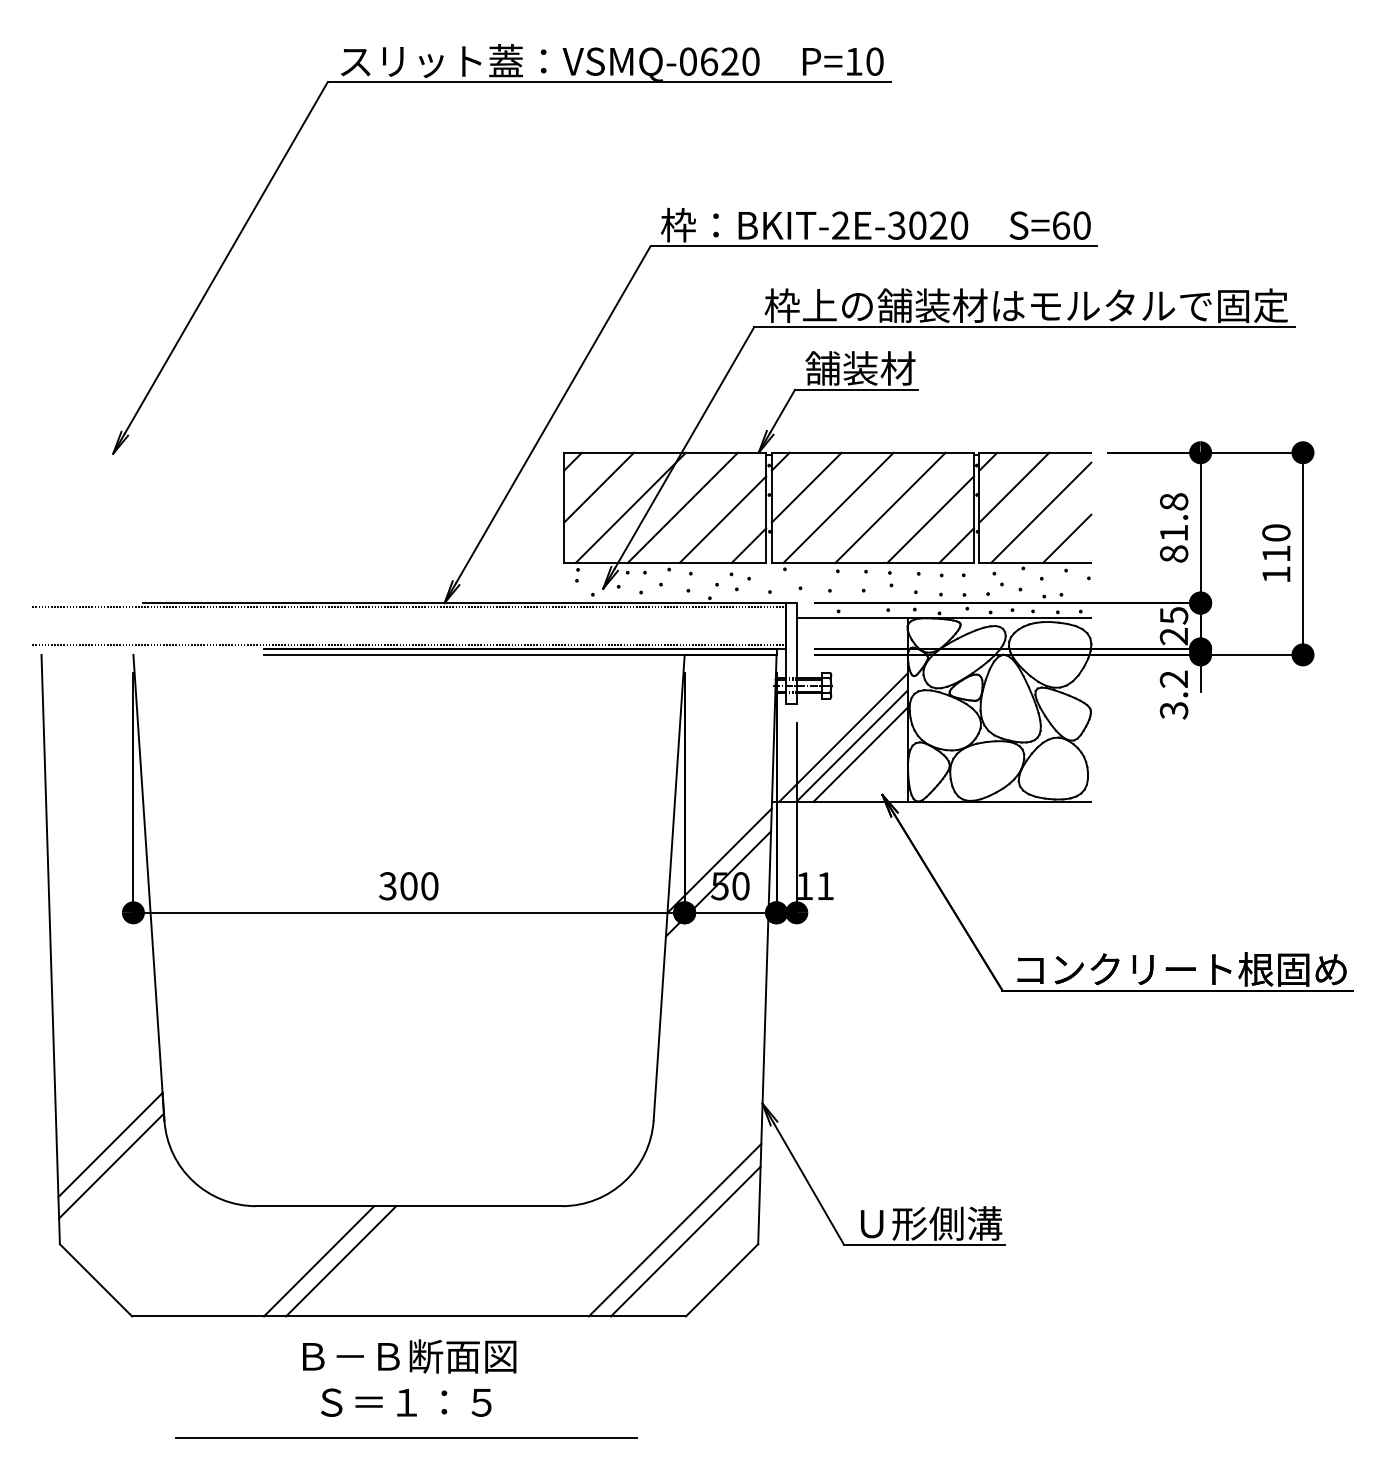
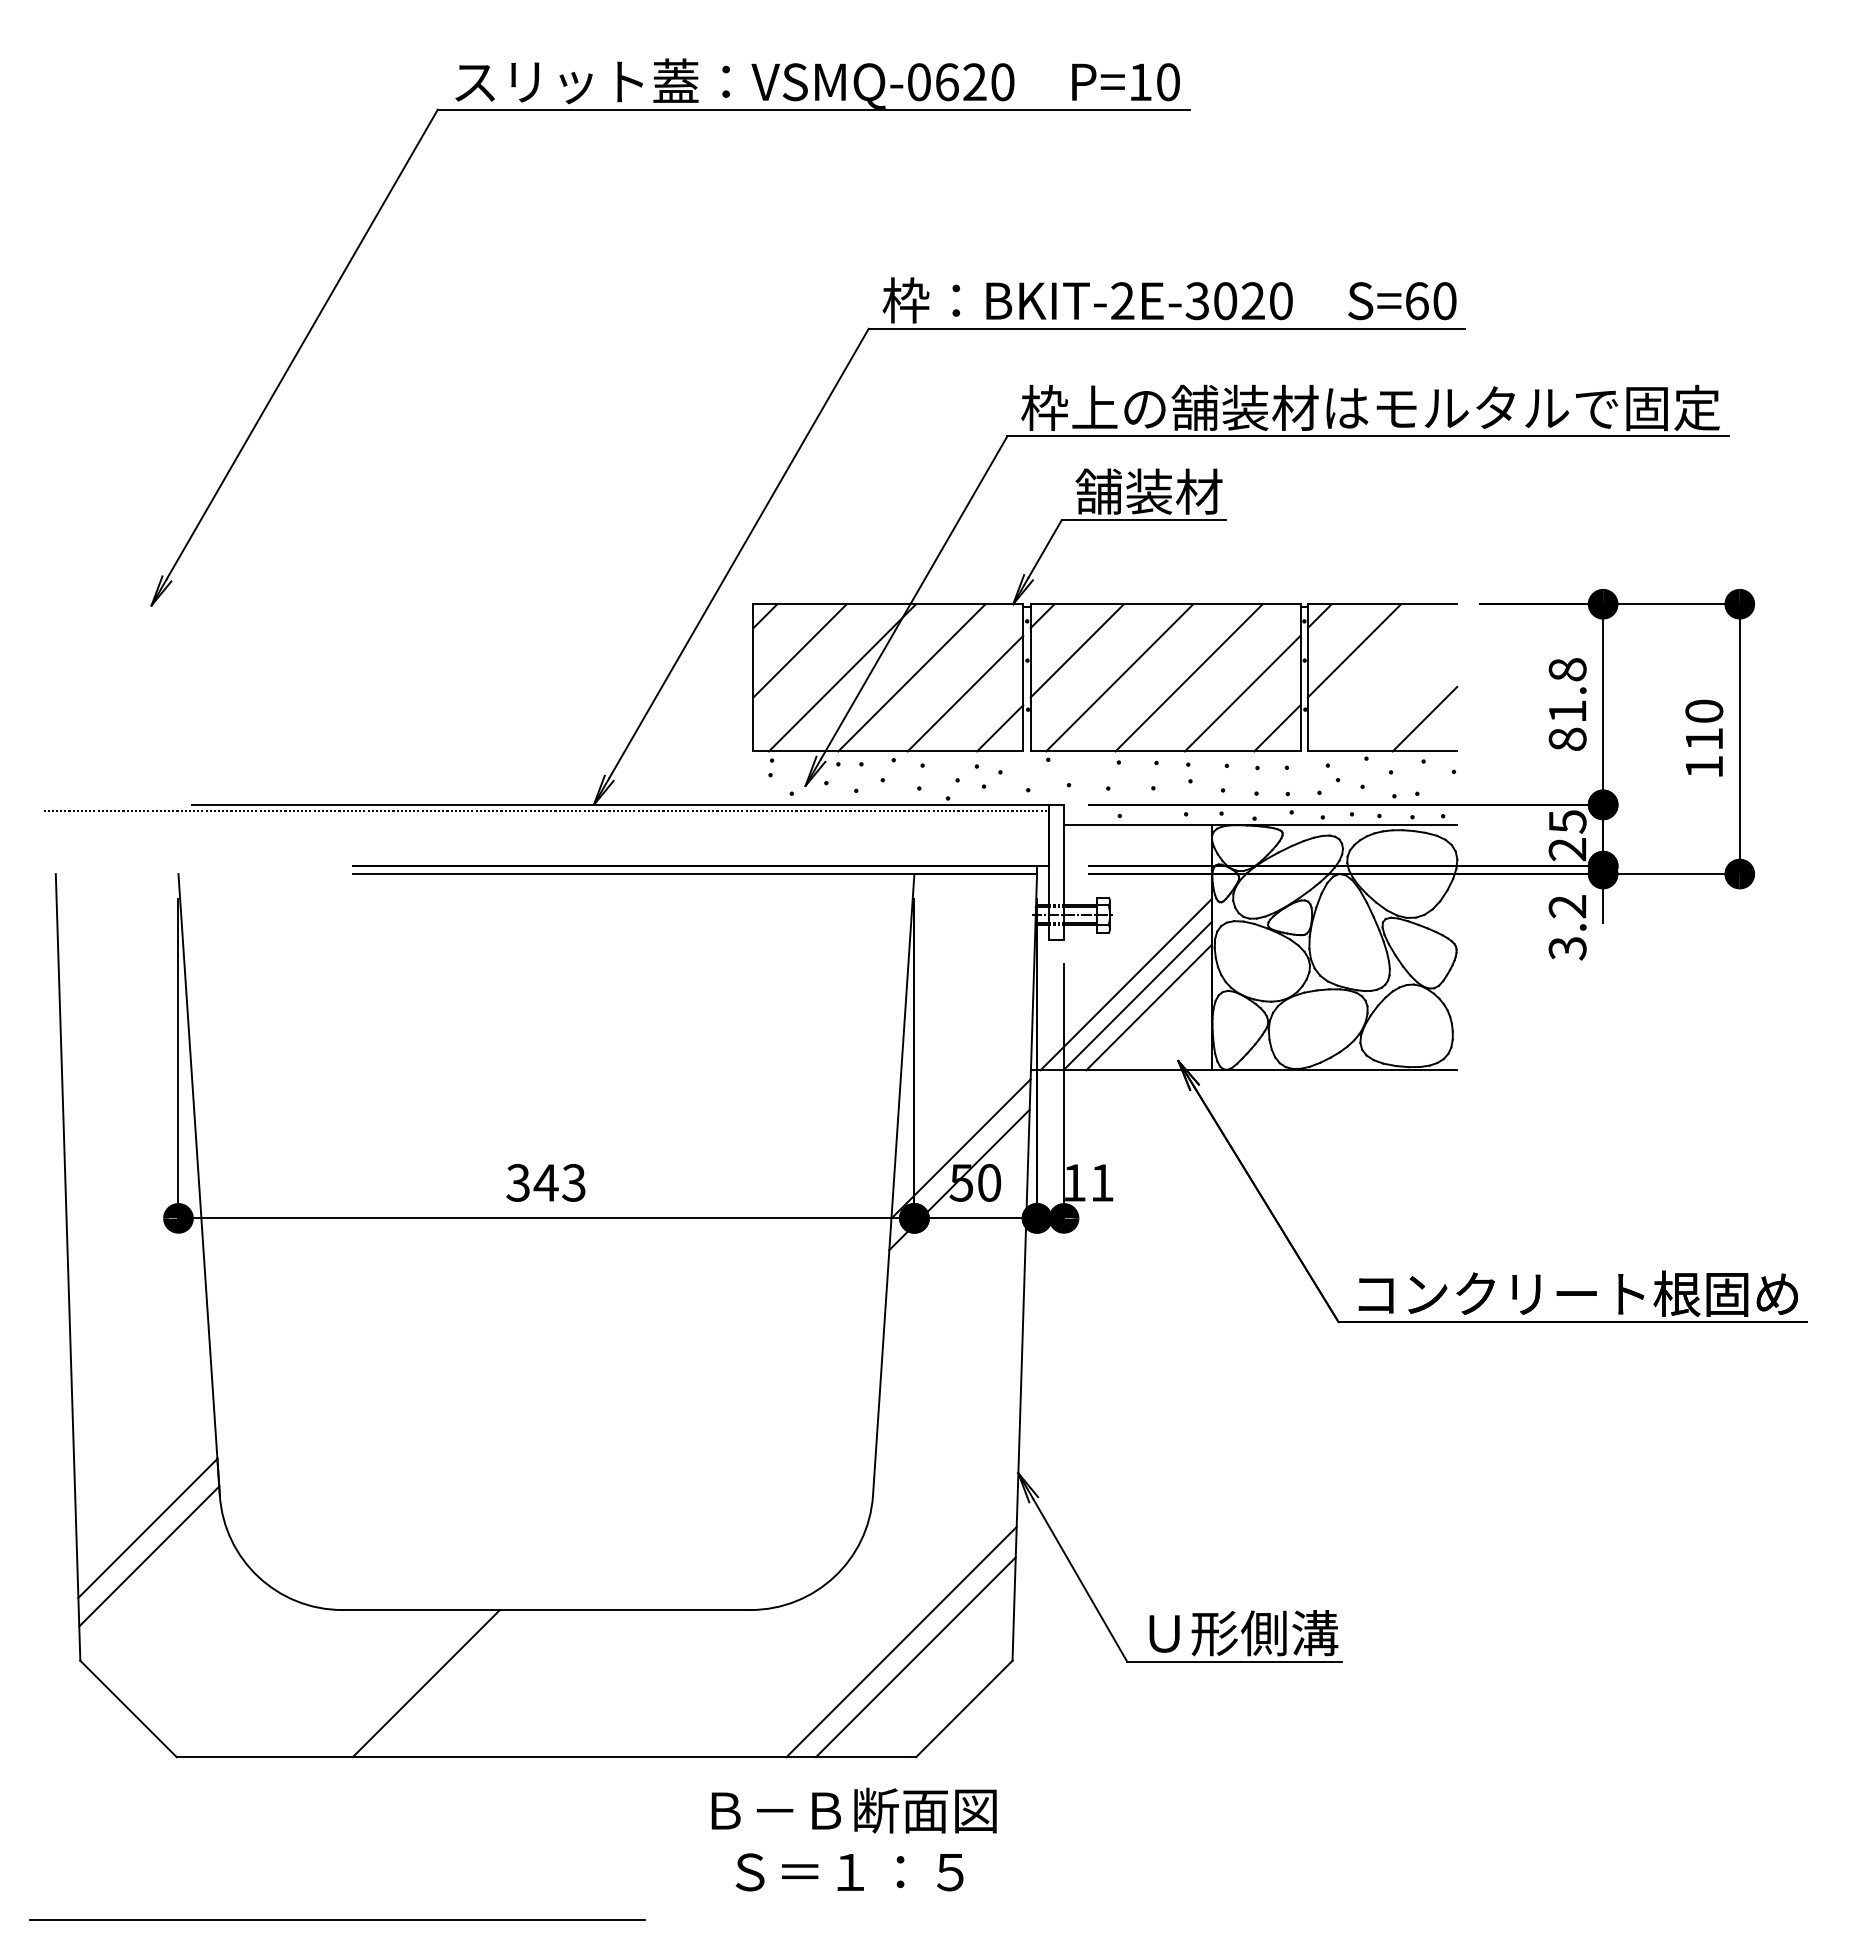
line: (1041, 512) -> (1390, 684), removed
line: (409, 644) -> (546, 860), removed
text: (418, 885) -> (559, 1182), 300 -> 343
line: (340, 1261) -> (455, 1683), removed
text: (409, 1378) -> (853, 1839), moved
line: (406, 1438) -> (337, 1919), moved

